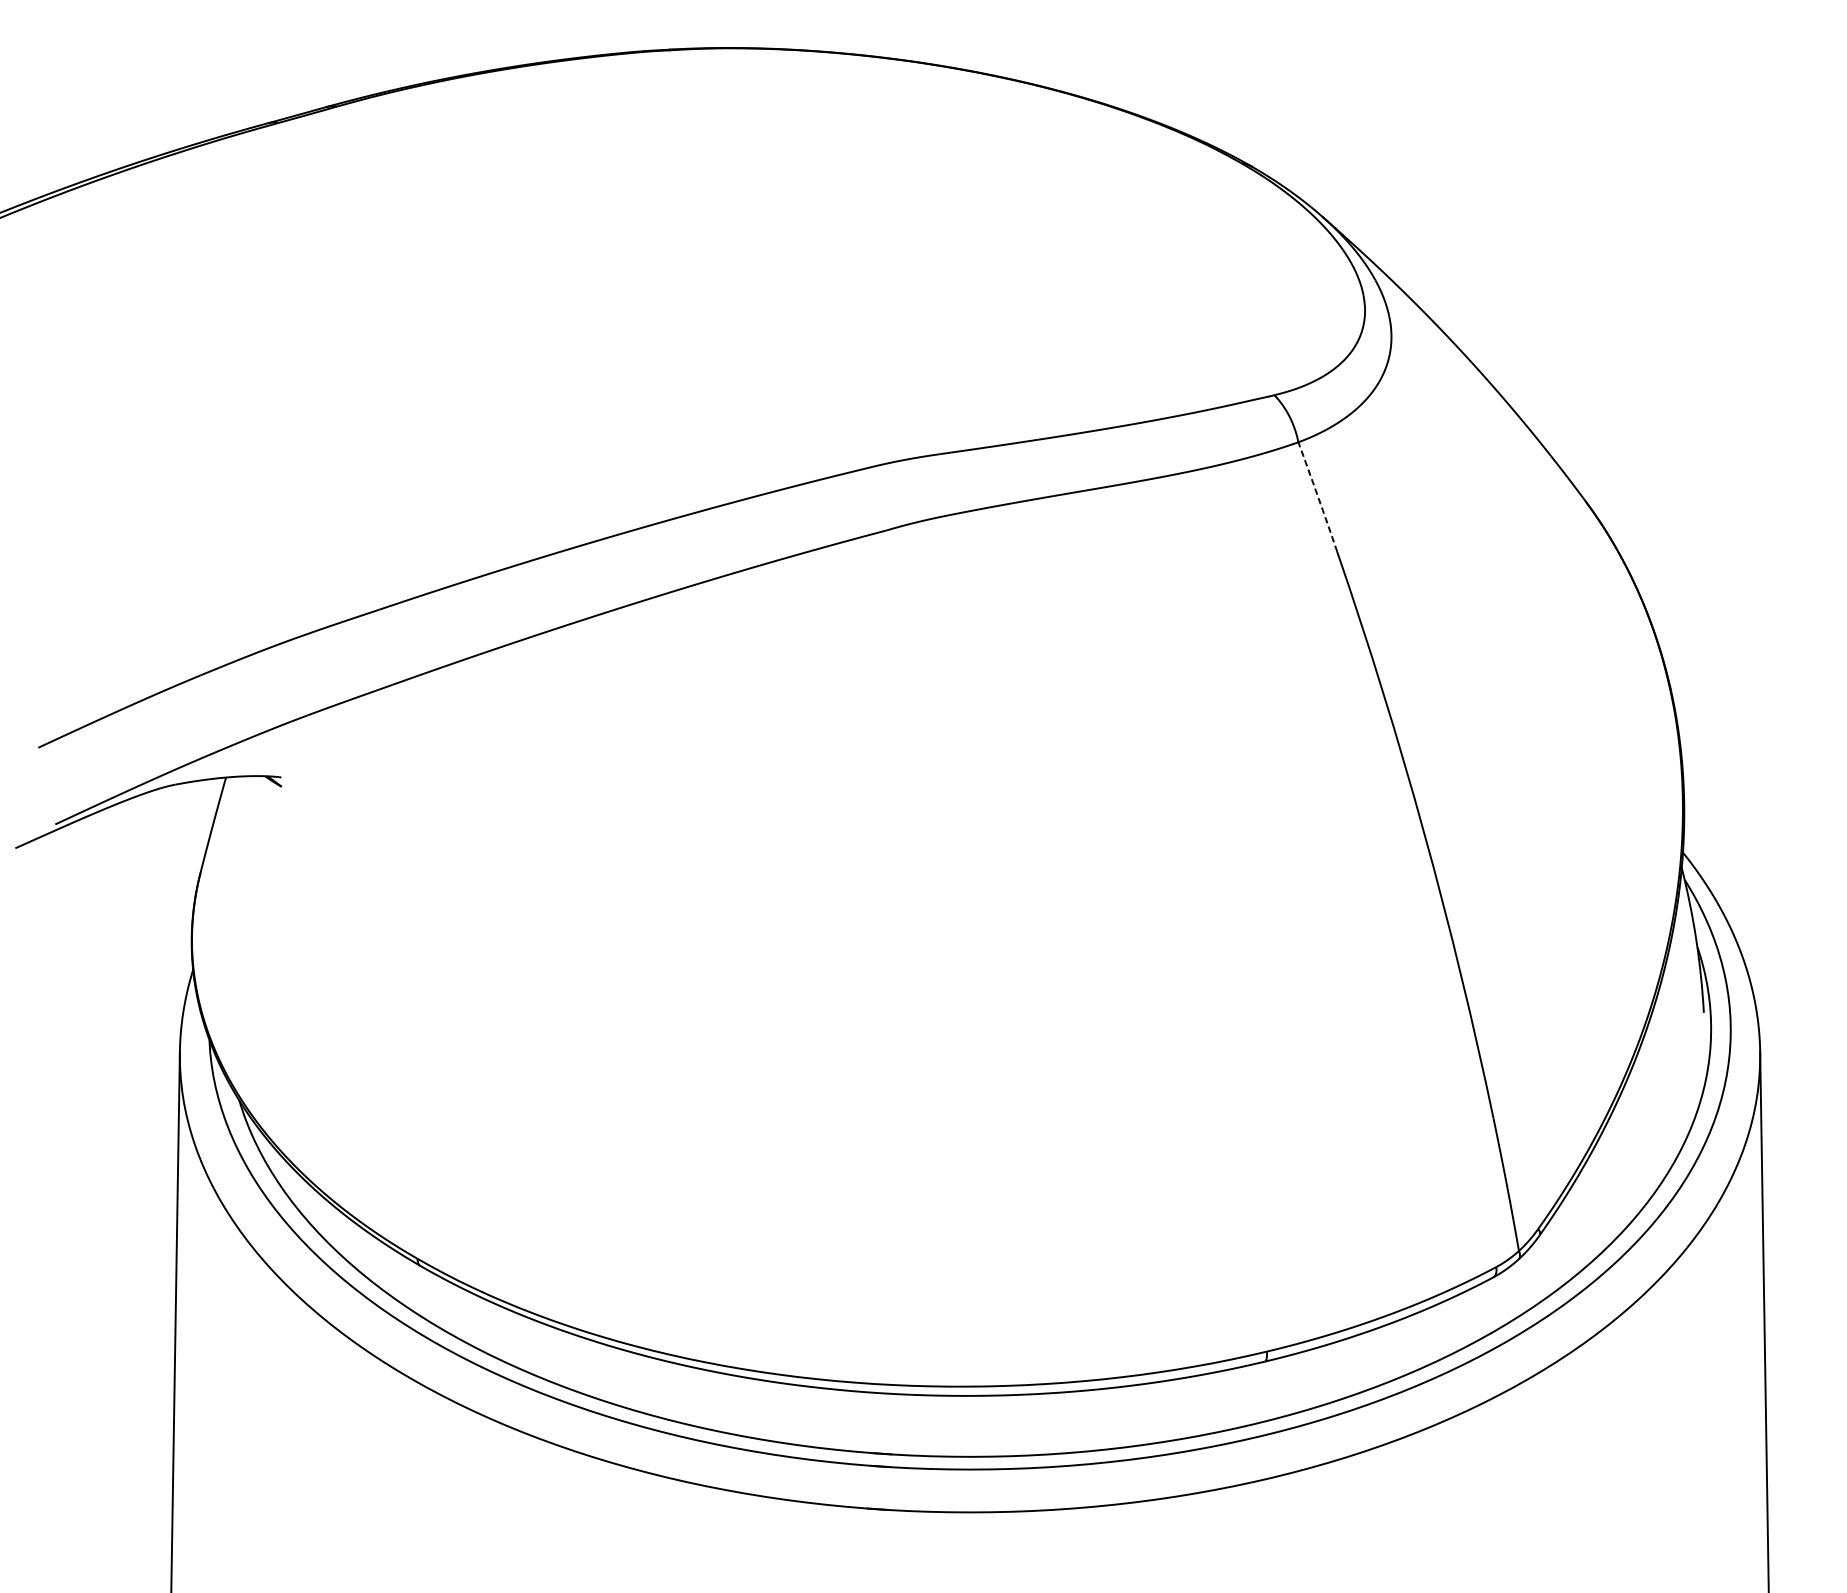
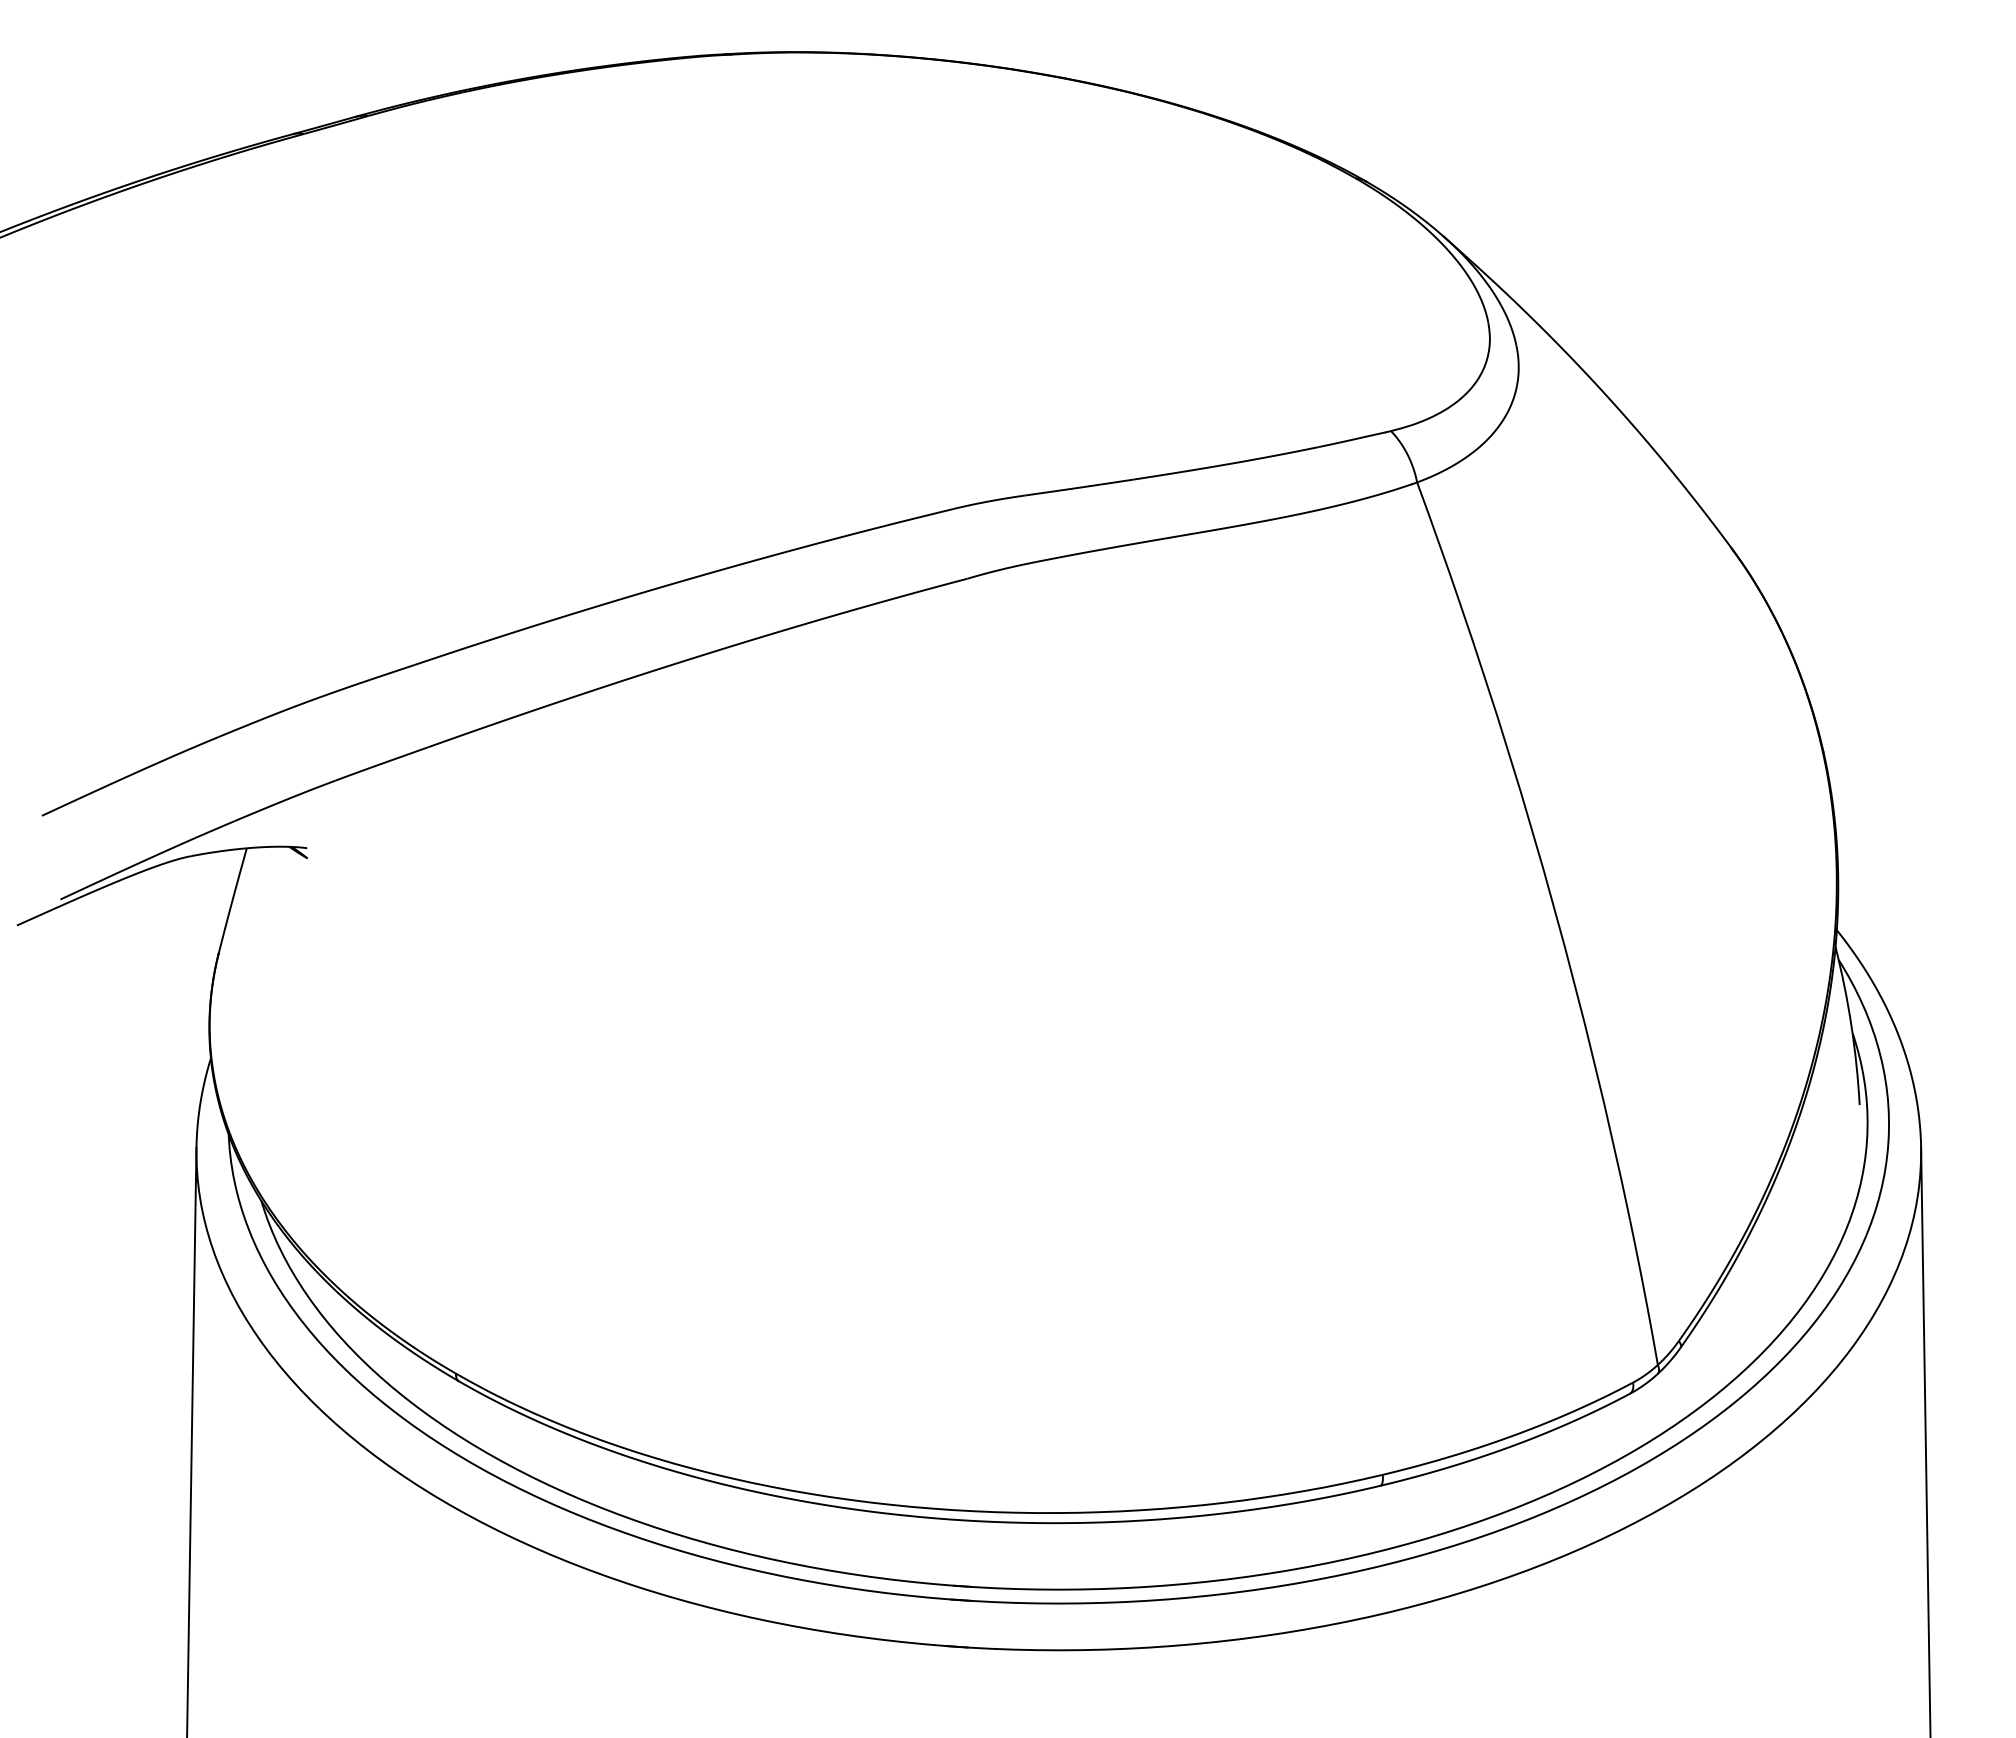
arc: (1317, 497) -> (1438, 542), dashed -> solid

